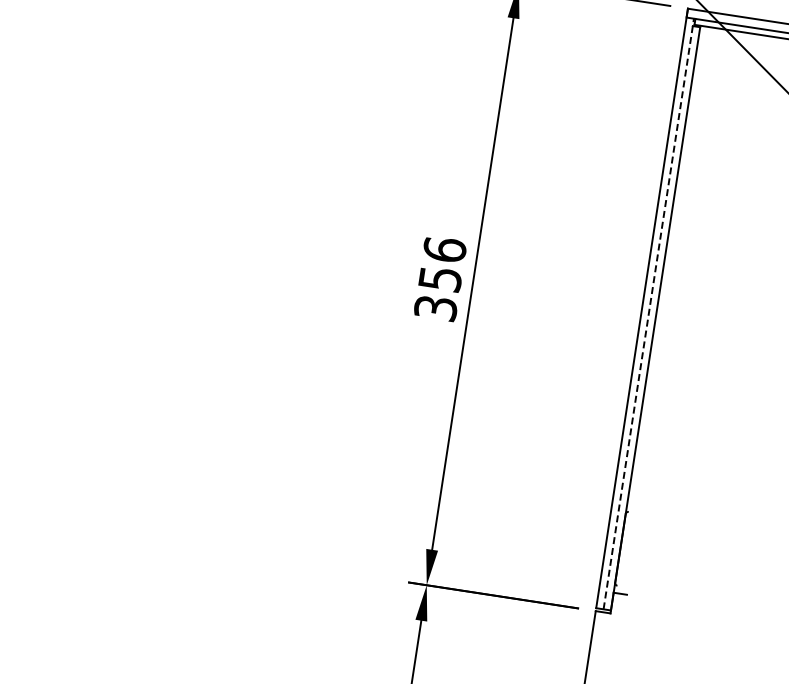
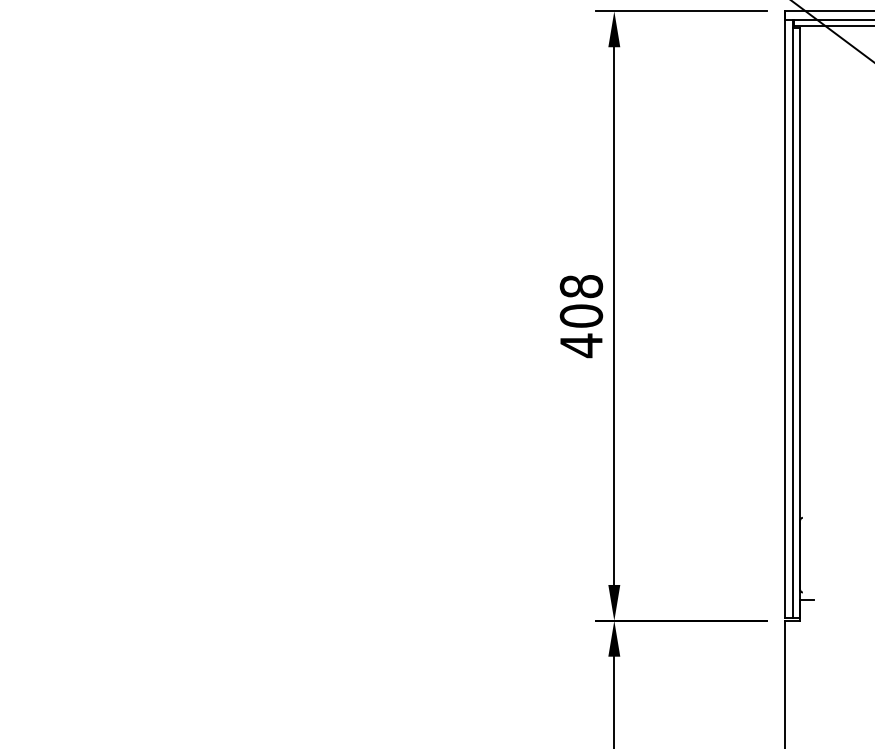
text: (440, 279) -> (581, 316), 356 -> 408
line: (648, 314) -> (792, 319), dashed -> solid

